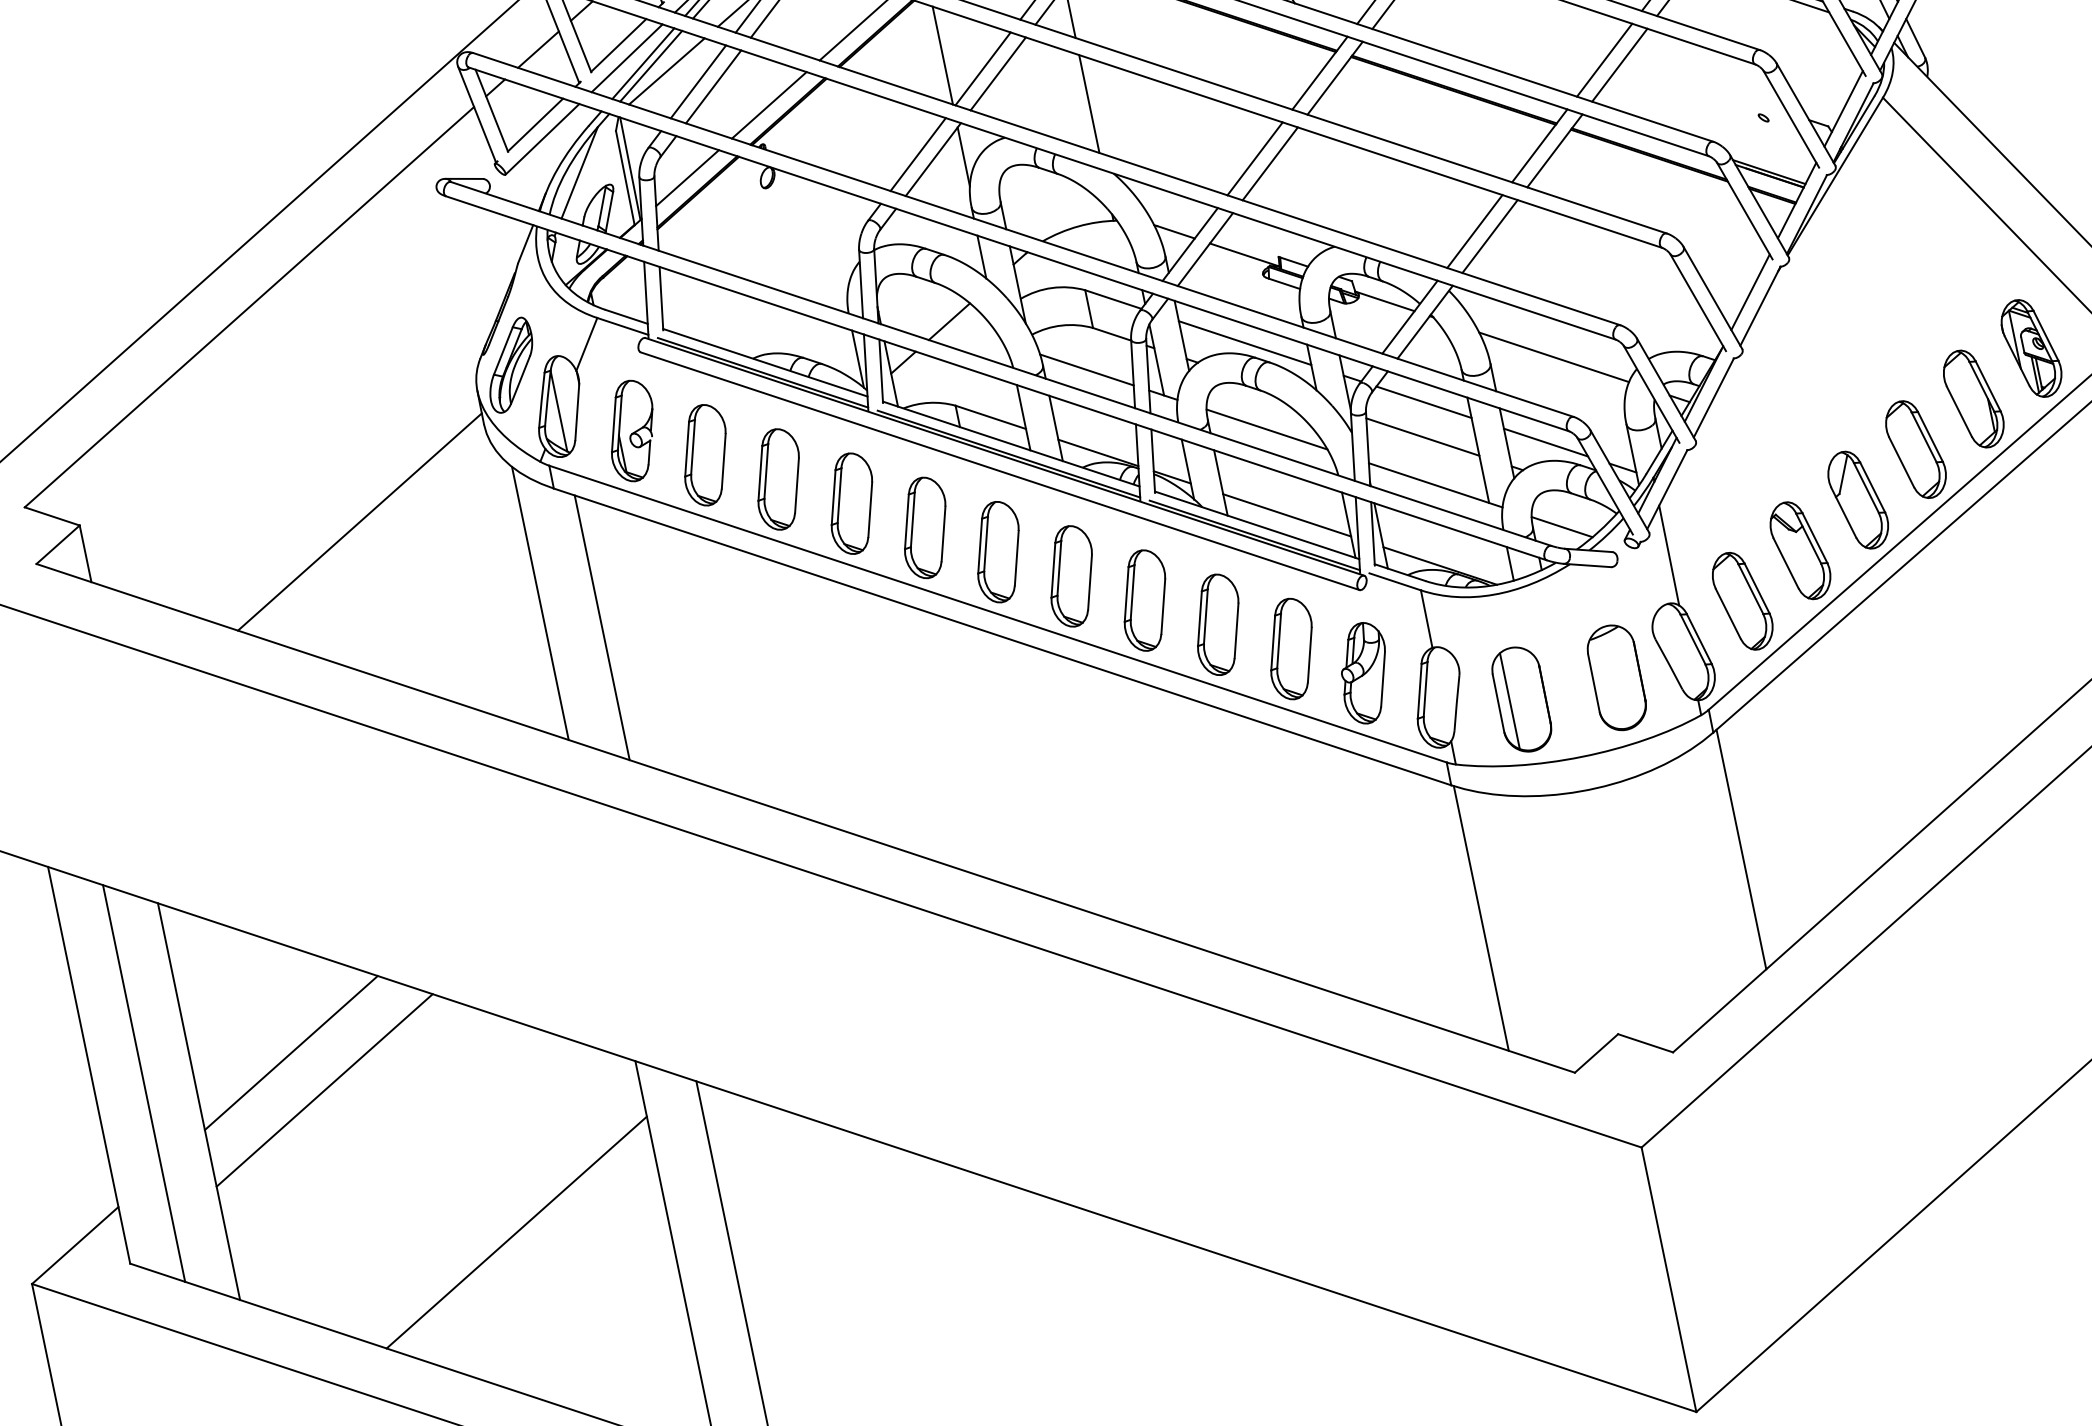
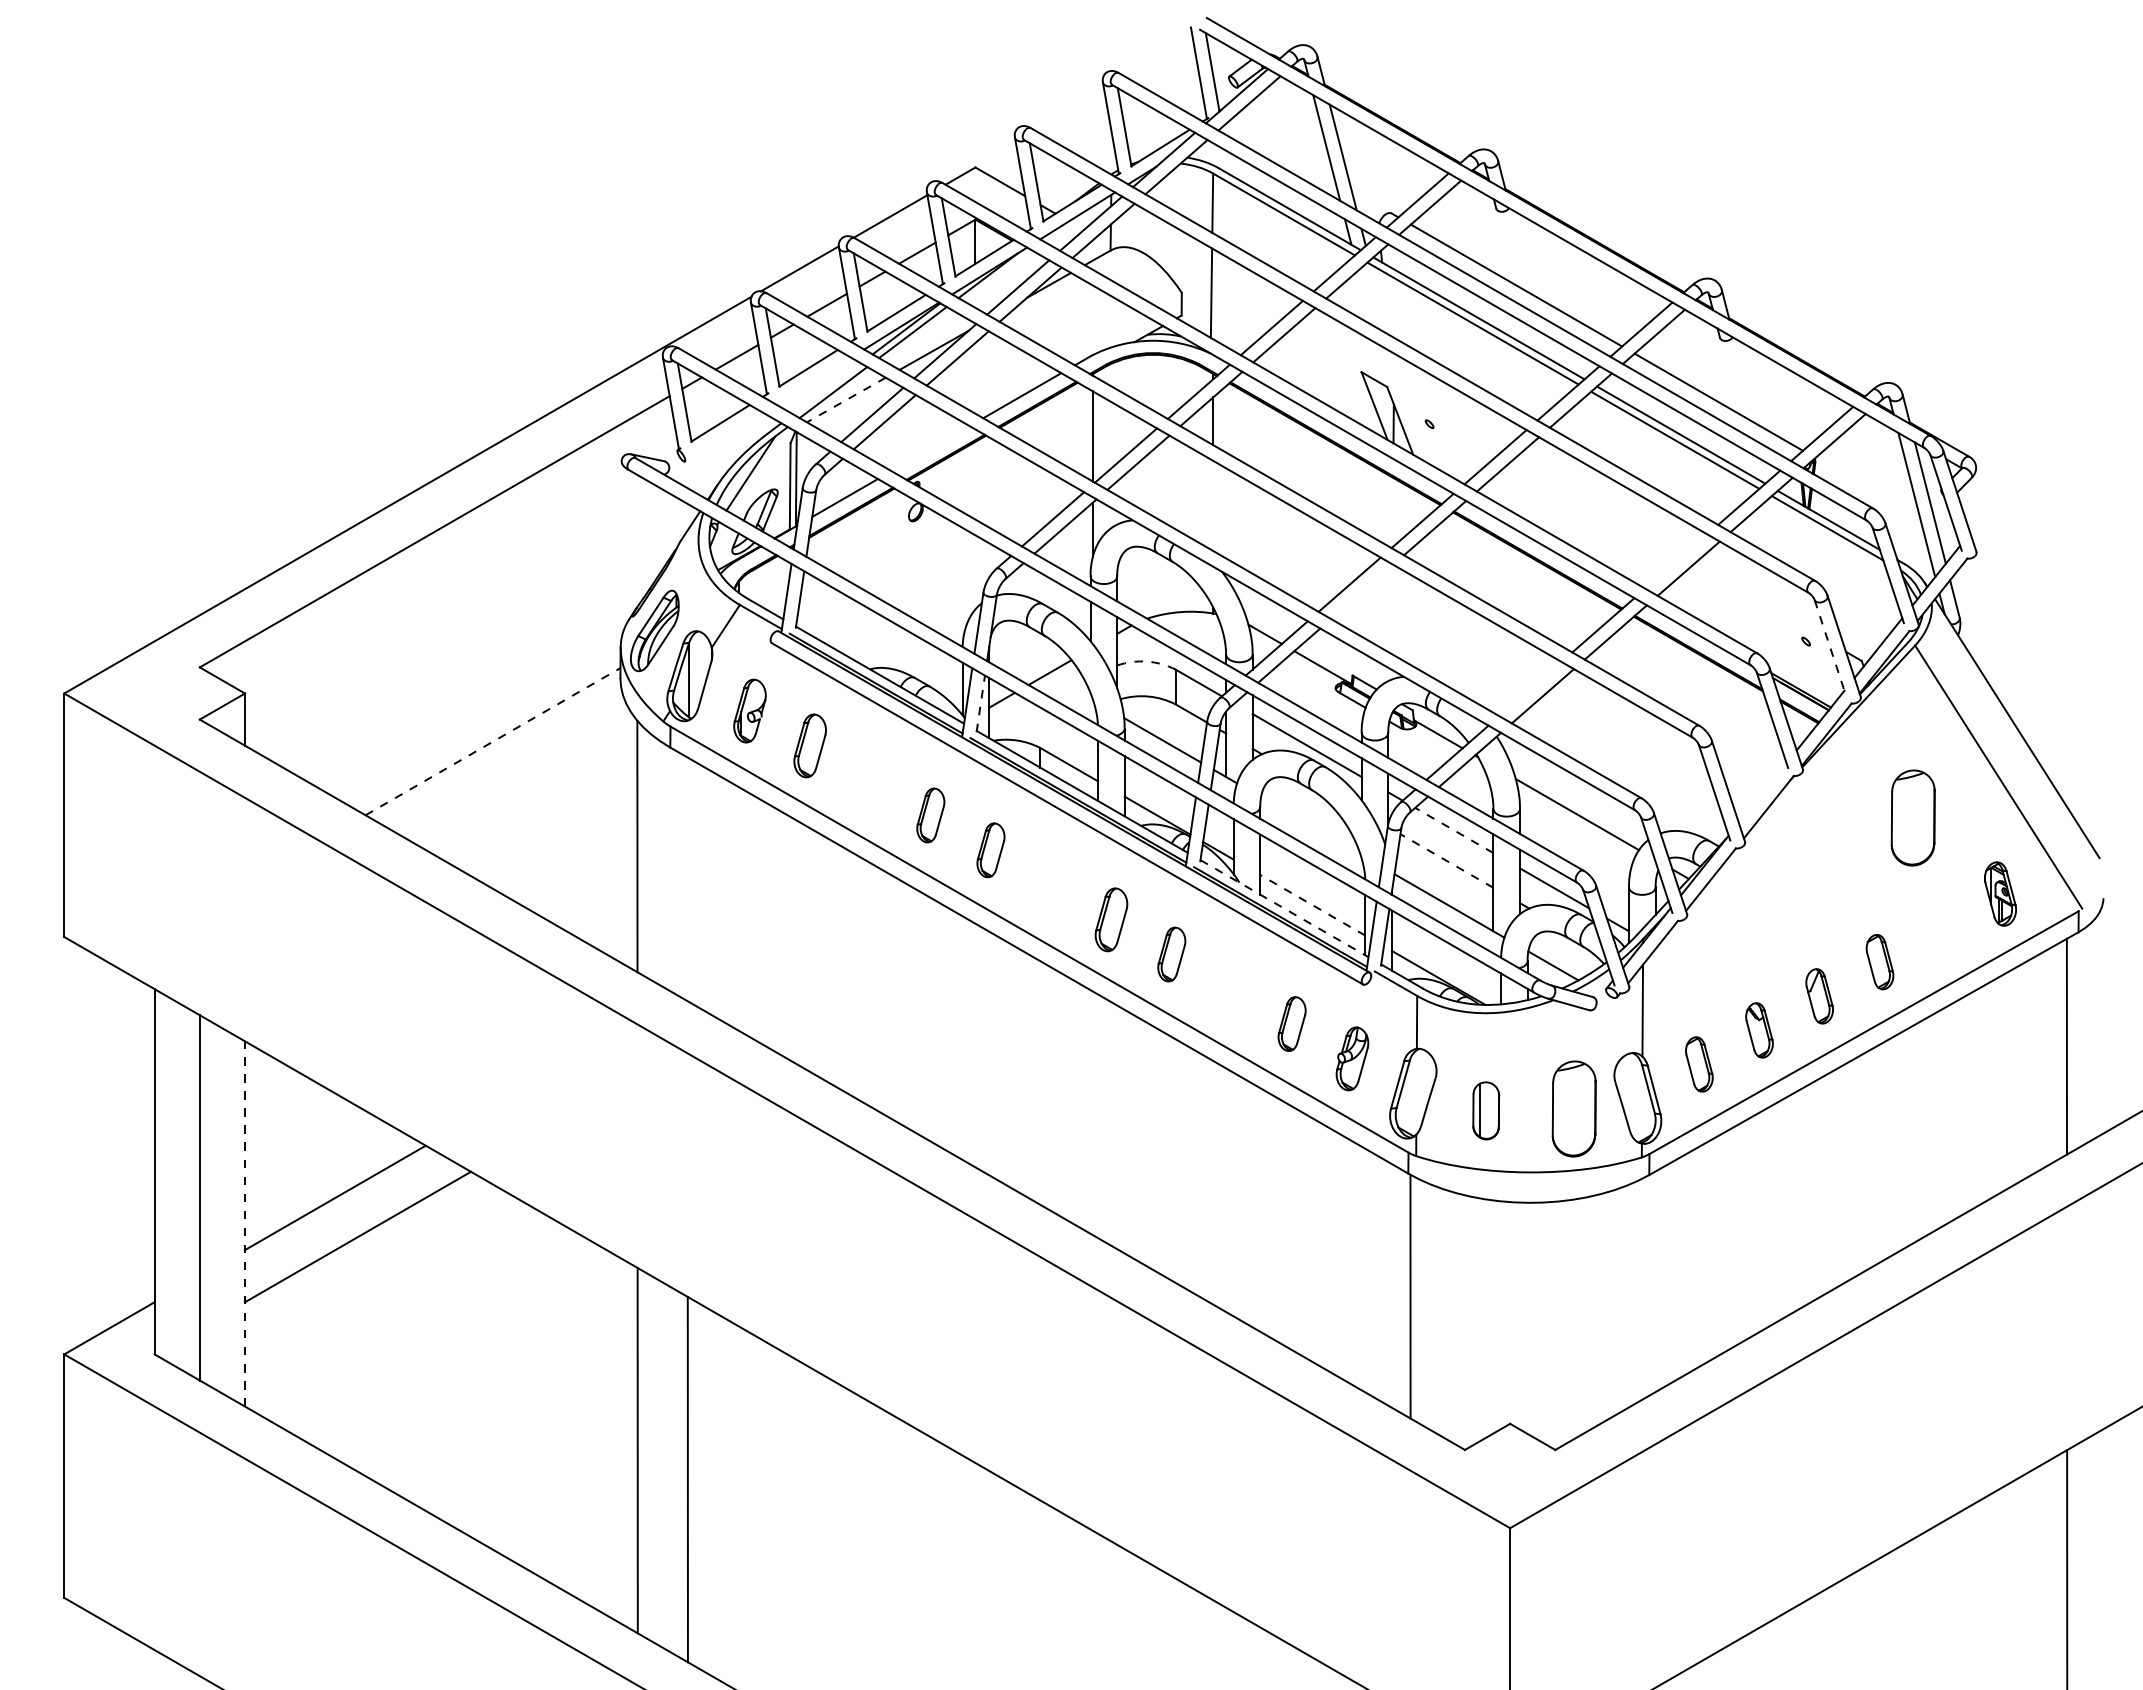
line: (626, 57) -> (813, 380), removed
line: (1604, 60) -> (1676, 561), removed
line: (642, 63) -> (826, 388), removed
line: (666, 72) -> (845, 400), solid -> dashed
line: (1089, 103) -> (1213, 505), removed
line: (769, 105) -> (930, 448), removed
line: (1791, 119) -> (1830, 648), solid -> dashed
line: (541, 138) -> (723, 436), removed
line: (1270, 163) -> (1362, 591), removed
line: (1474, 230) -> (1530, 688), removed
part: (1918, 285) -> (1912, 817), added
arc: (1051, 287) -> (1146, 661), solid -> dashed
line: (1750, 291) -> (1762, 792), removed
part: (2031, 347) -> (2000, 893), size x0.7
line: (880, 370) -> (980, 703), solid -> dashed
part: (1973, 398) -> (1940, 927), removed
line: (1423, 402) -> (1453, 830), solid -> dashed
line: (1266, 429) -> (1310, 825), removed
part: (631, 430) -> (749, 710), size x0.7
line: (1422, 437) -> (1446, 861), solid -> dashed
part: (1915, 448) -> (1879, 961), size x0.6
part: (704, 455) -> (809, 745), size x0.7
part: (778, 479) -> (870, 780), removed
part: (1858, 500) -> (1819, 996), size x0.6
part: (851, 503) -> (930, 815), size x0.6
line: (1286, 515) -> (1312, 905), solid -> dashed
line: (360, 521) -> (493, 741), solid -> dashed
line: (1257, 525) -> (1284, 908), solid -> dashed
part: (924, 528) -> (990, 850), size x0.6
part: (1800, 550) -> (1759, 1030), size x0.6
part: (997, 551) -> (1050, 884), removed
part: (1071, 576) -> (1111, 919), size x0.7
part: (1144, 600) -> (1171, 954), size x0.6
part: (1742, 601) -> (1699, 1064), size x0.6
part: (1217, 625) -> (1231, 989), removed
line: (602, 627) -> (687, 879), removed
part: (1290, 648) -> (1291, 1023), size x0.6
part: (1364, 672) -> (1352, 1058), size x0.7
part: (1520, 699) -> (1485, 1110), size x0.6
line: (1741, 849) -> (1652, 1283), removed
line: (199, 1101) -> (245, 1223), solid -> dashed
line: (516, 1232) -> (501, 1397), removed

